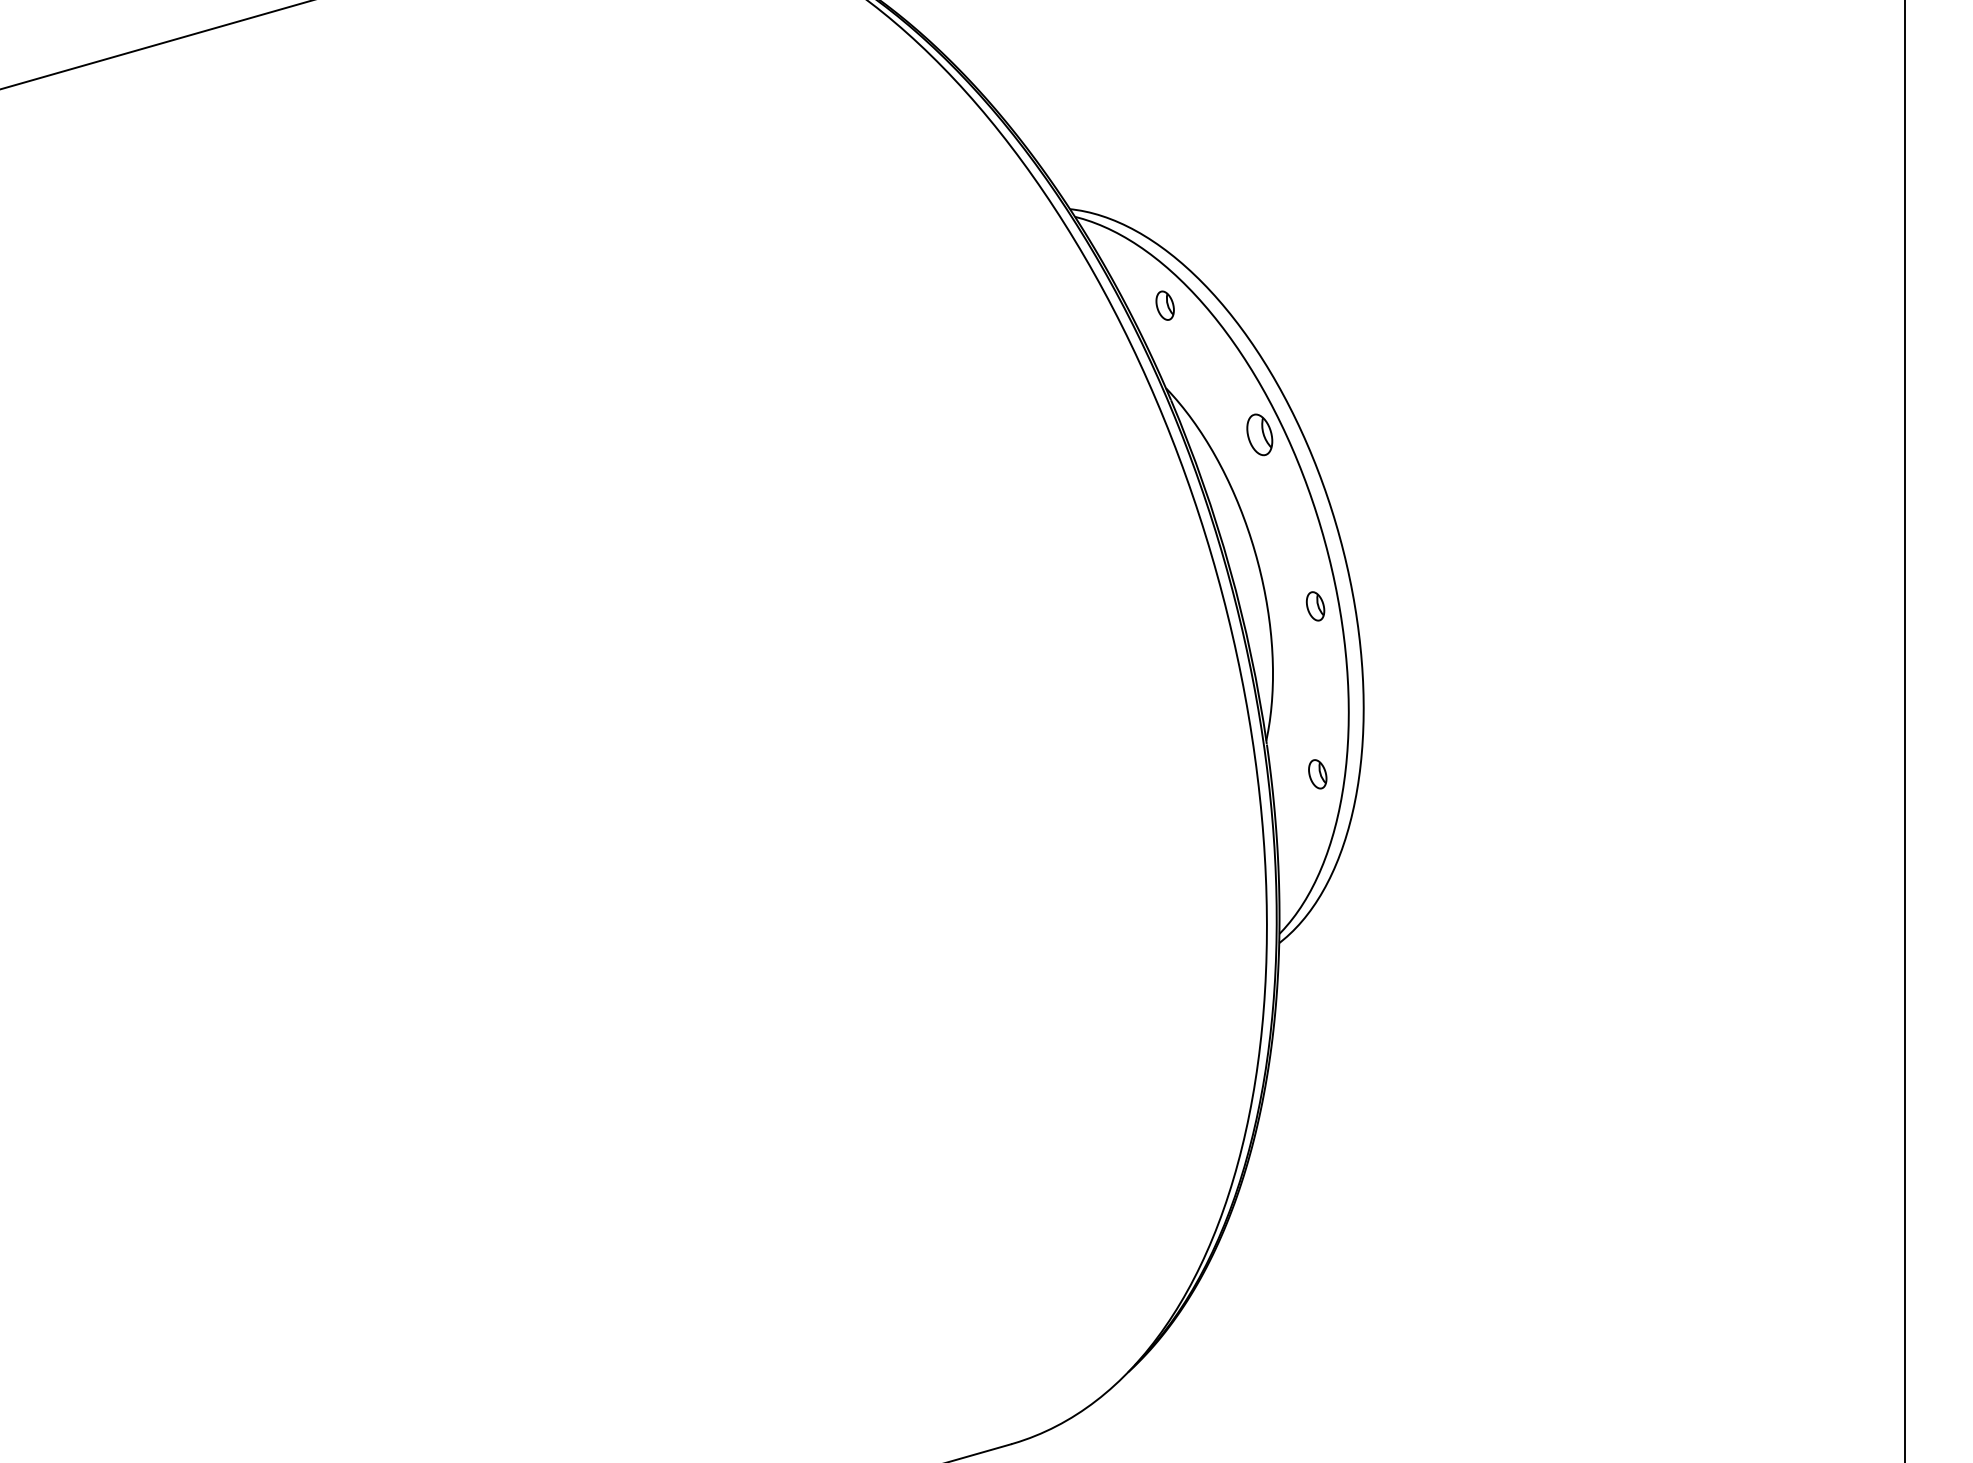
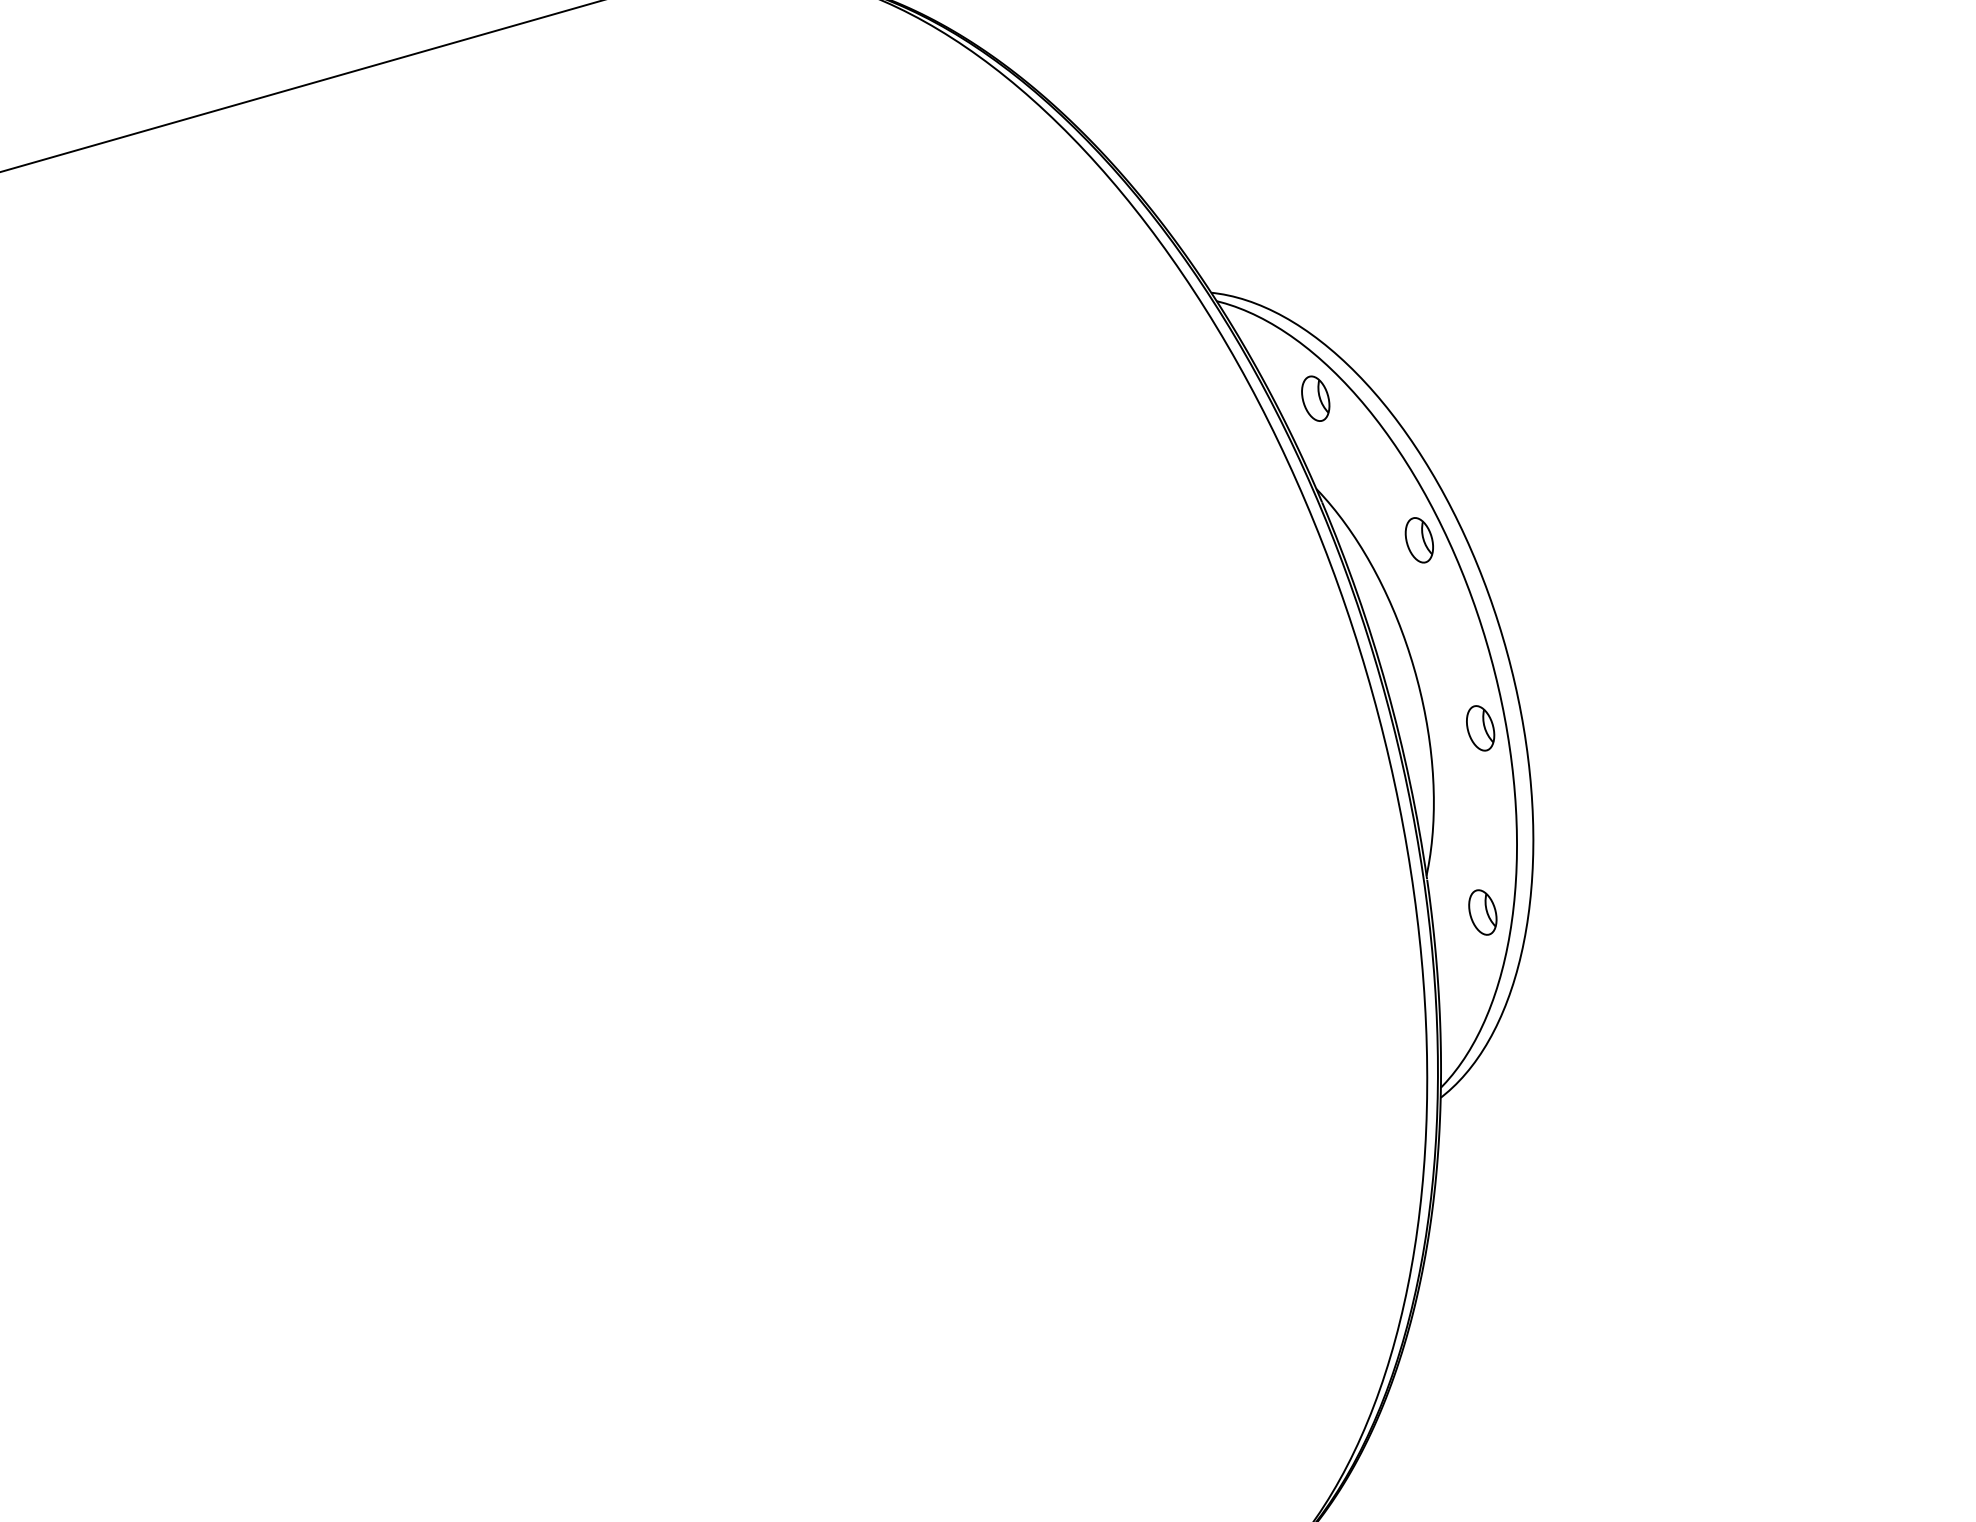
part: (1164, 305) -> (1314, 398), size x1.43
part: (1315, 606) -> (1480, 728), size x1.43
part: (1317, 774) -> (1482, 912), size x1.43

